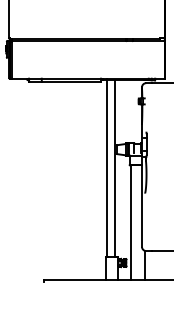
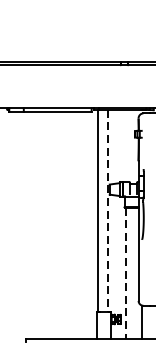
line: (115, 168) -> (108, 211), solid -> dashed
line: (131, 223) -> (126, 274), solid -> dashed

